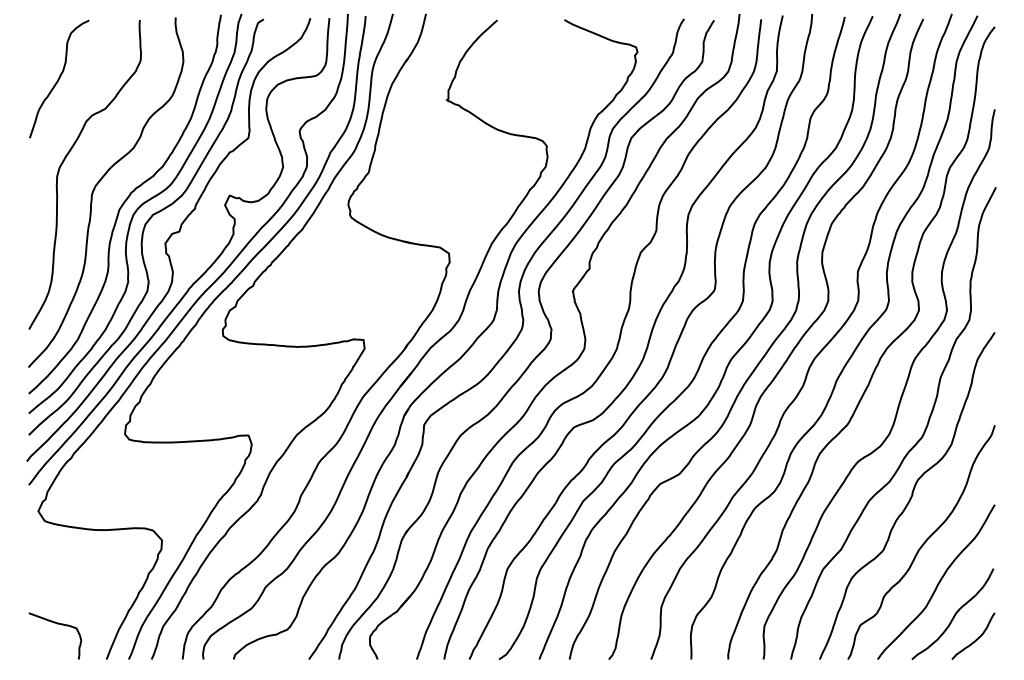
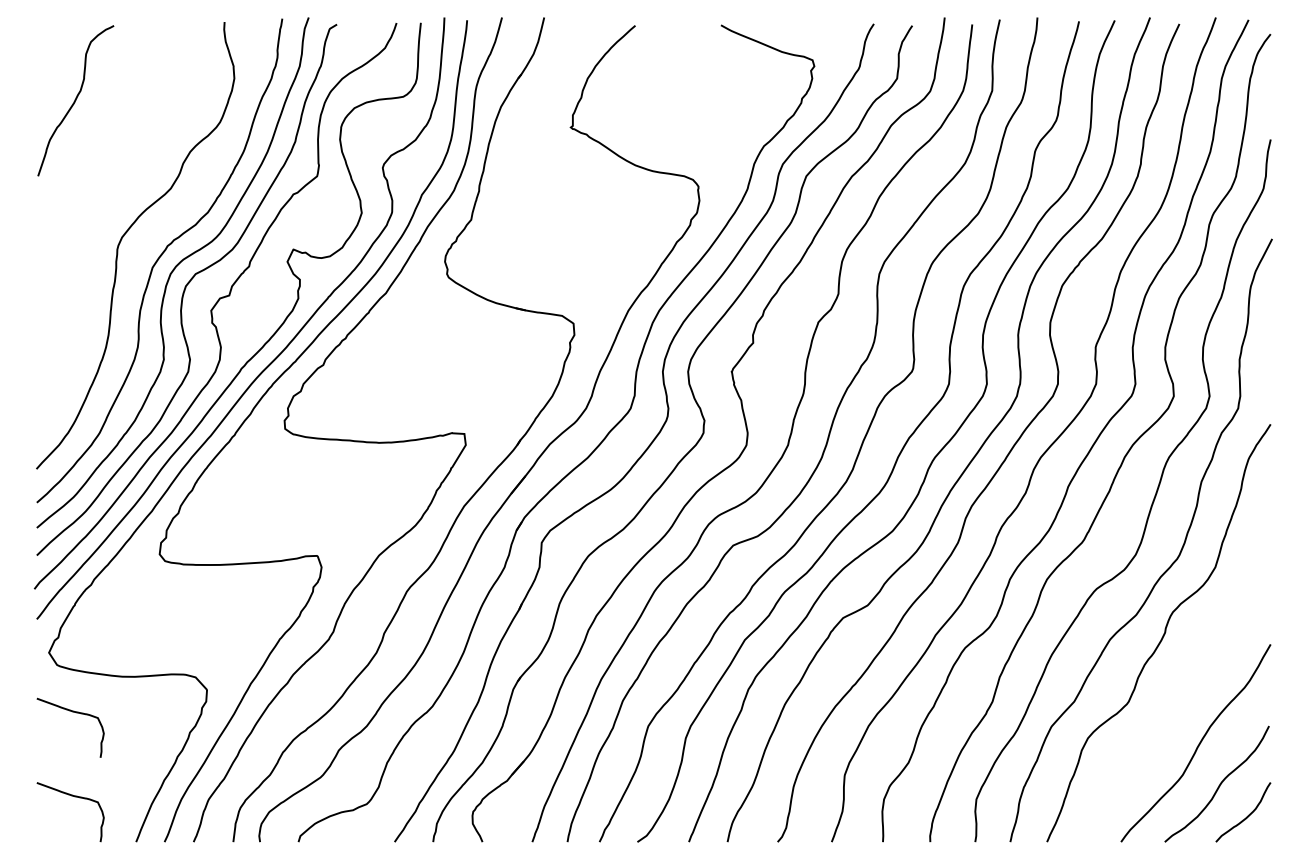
curve: (63, 163) -> (81, 208), removed
curve: (922, 543) -> (1178, 693), removed
curve: (57, 558) -> (73, 713), added

